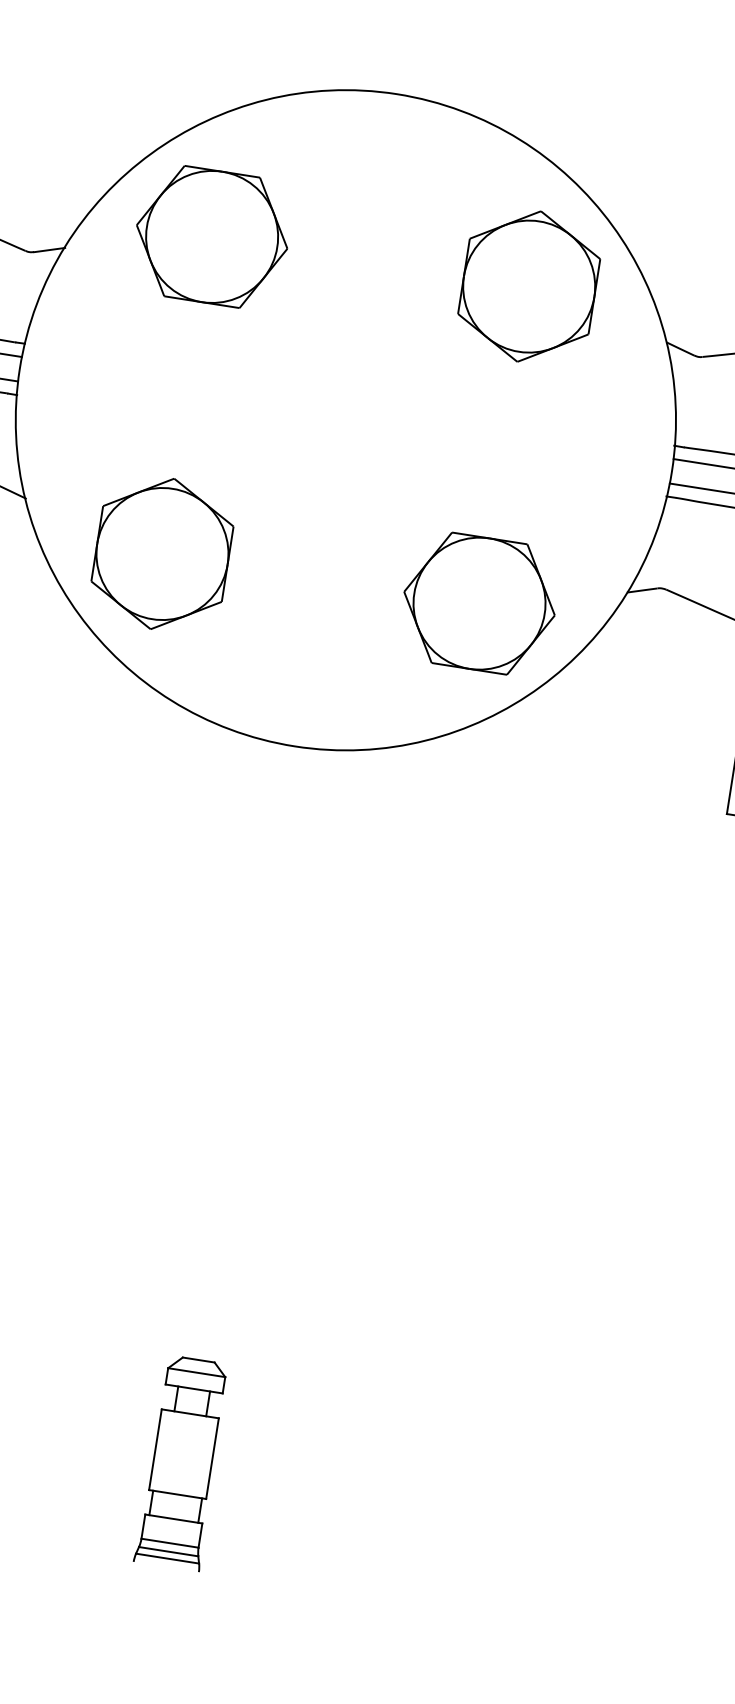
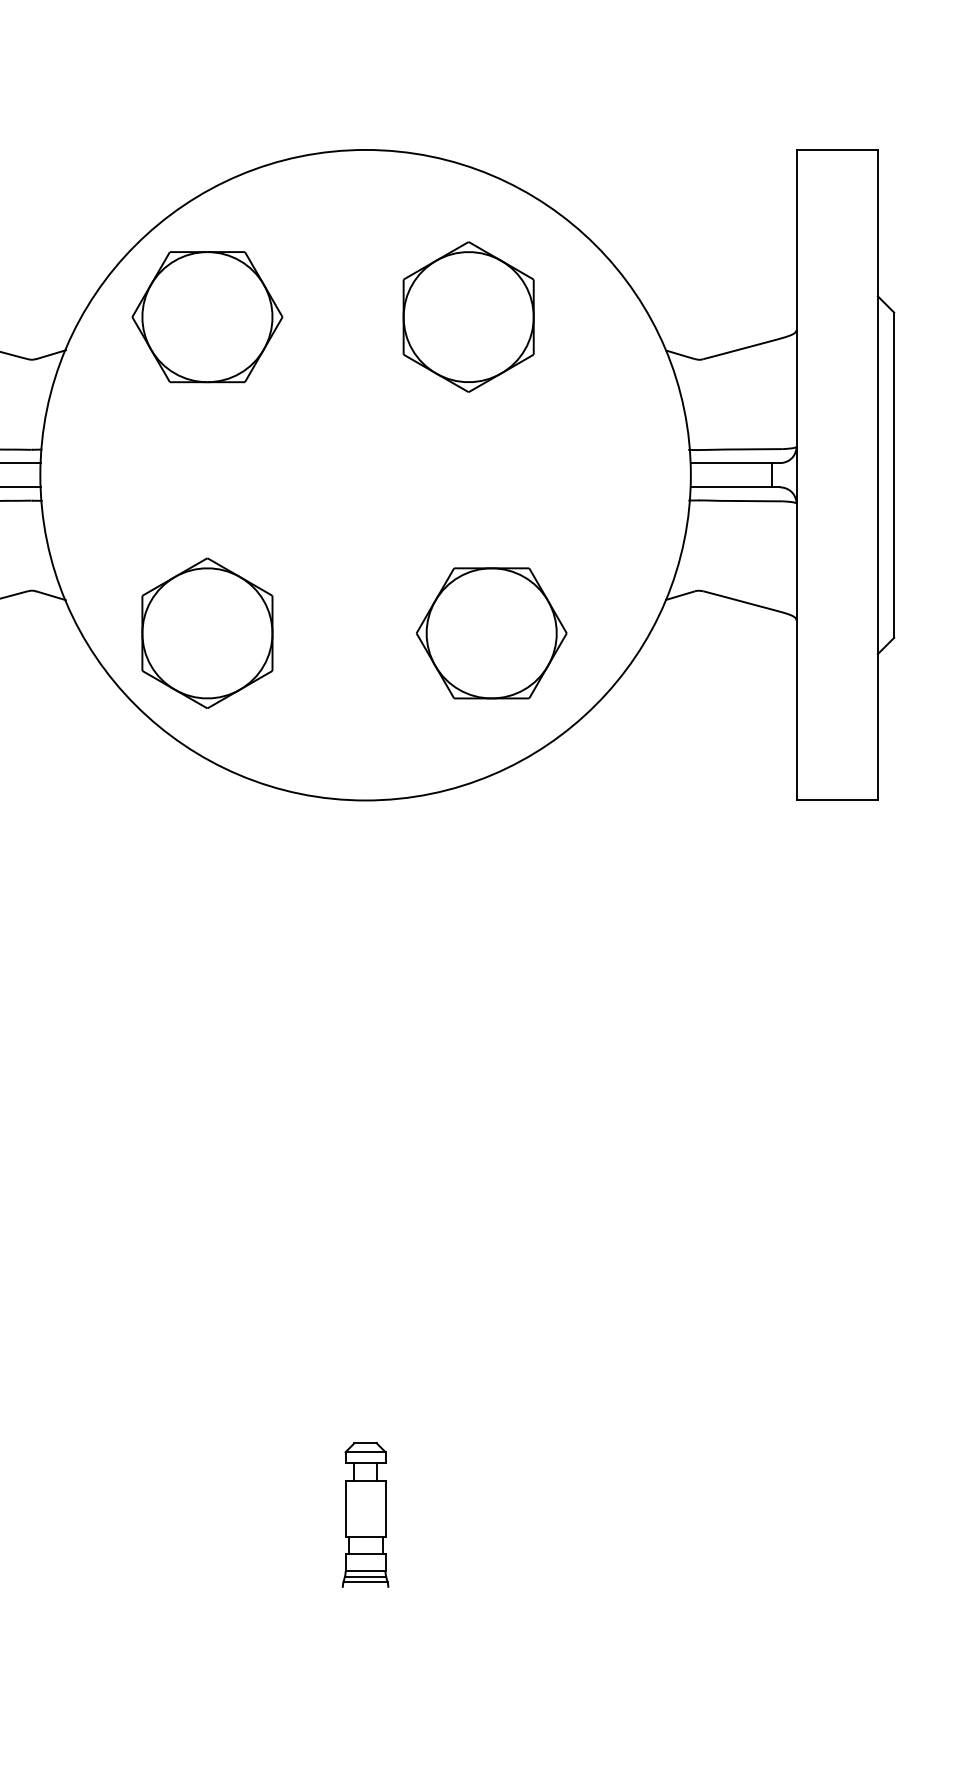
part: (529, 285) -> (468, 316), moved
part: (479, 603) -> (491, 633), moved
part: (182, 1462) -> (365, 1514), size x0.7

